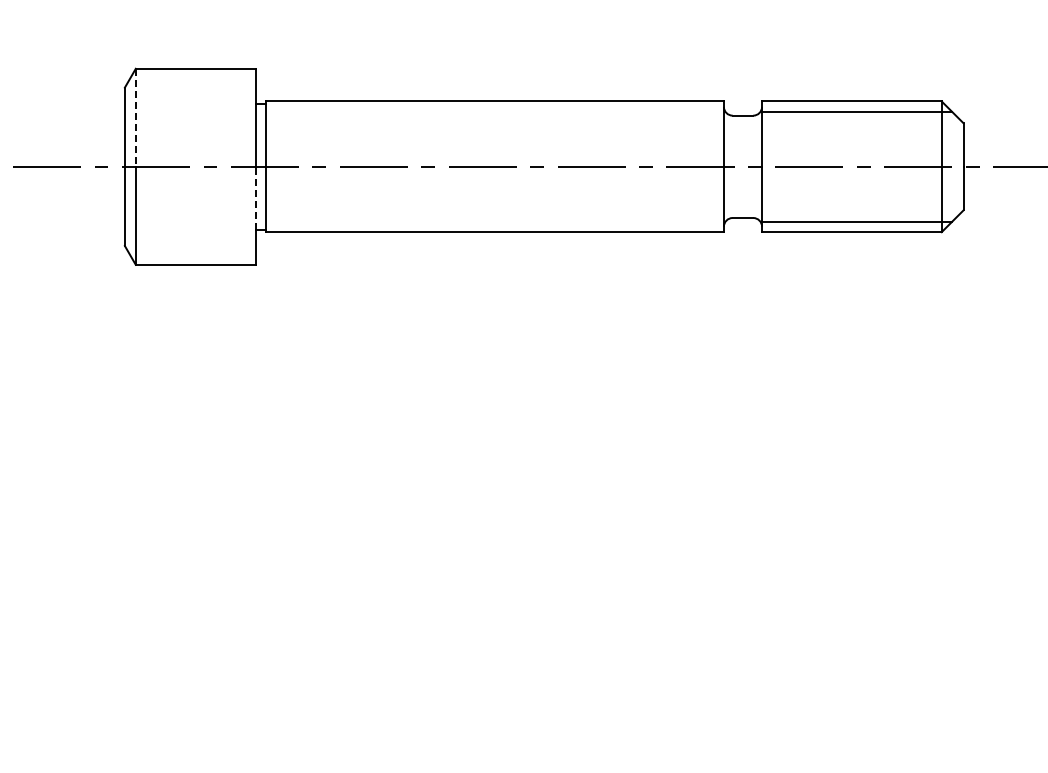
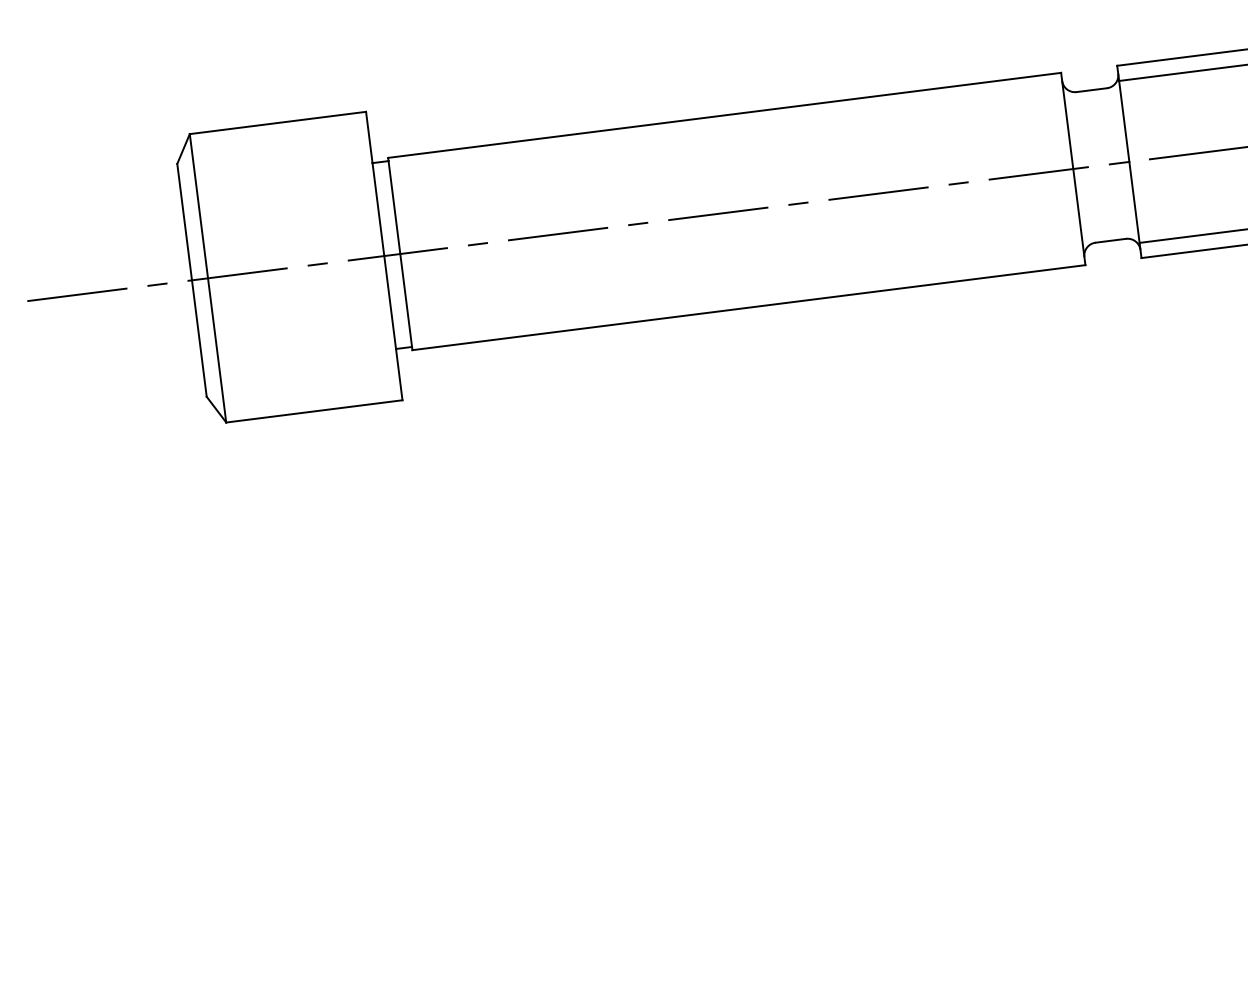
line: (135, 118) -> (198, 207), dashed -> solid
line: (255, 198) -> (390, 302), dashed -> solid

